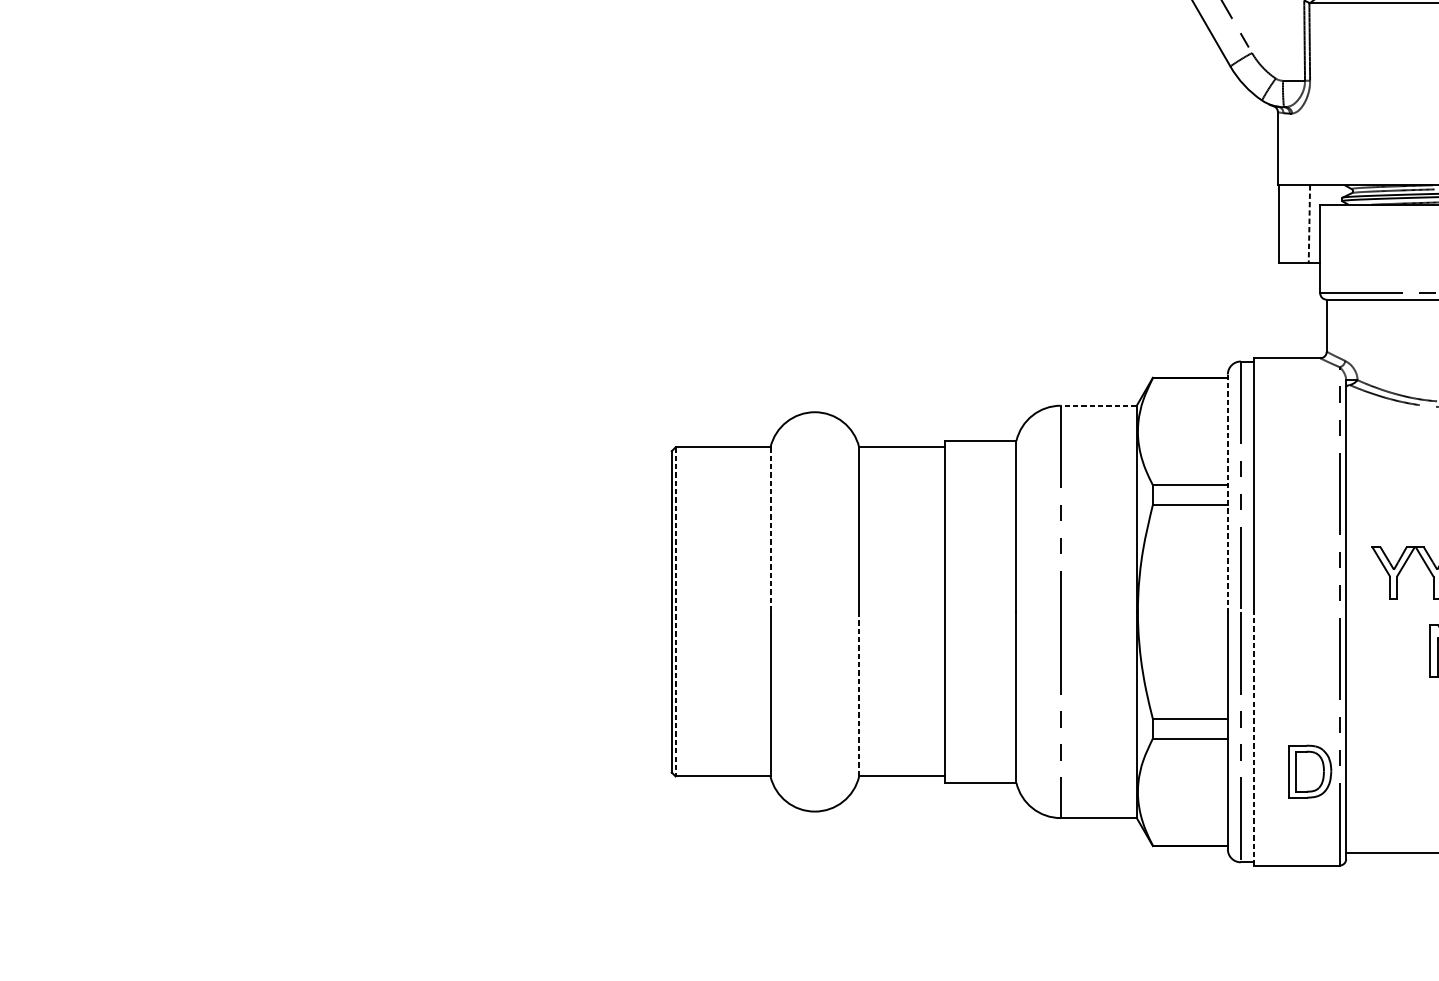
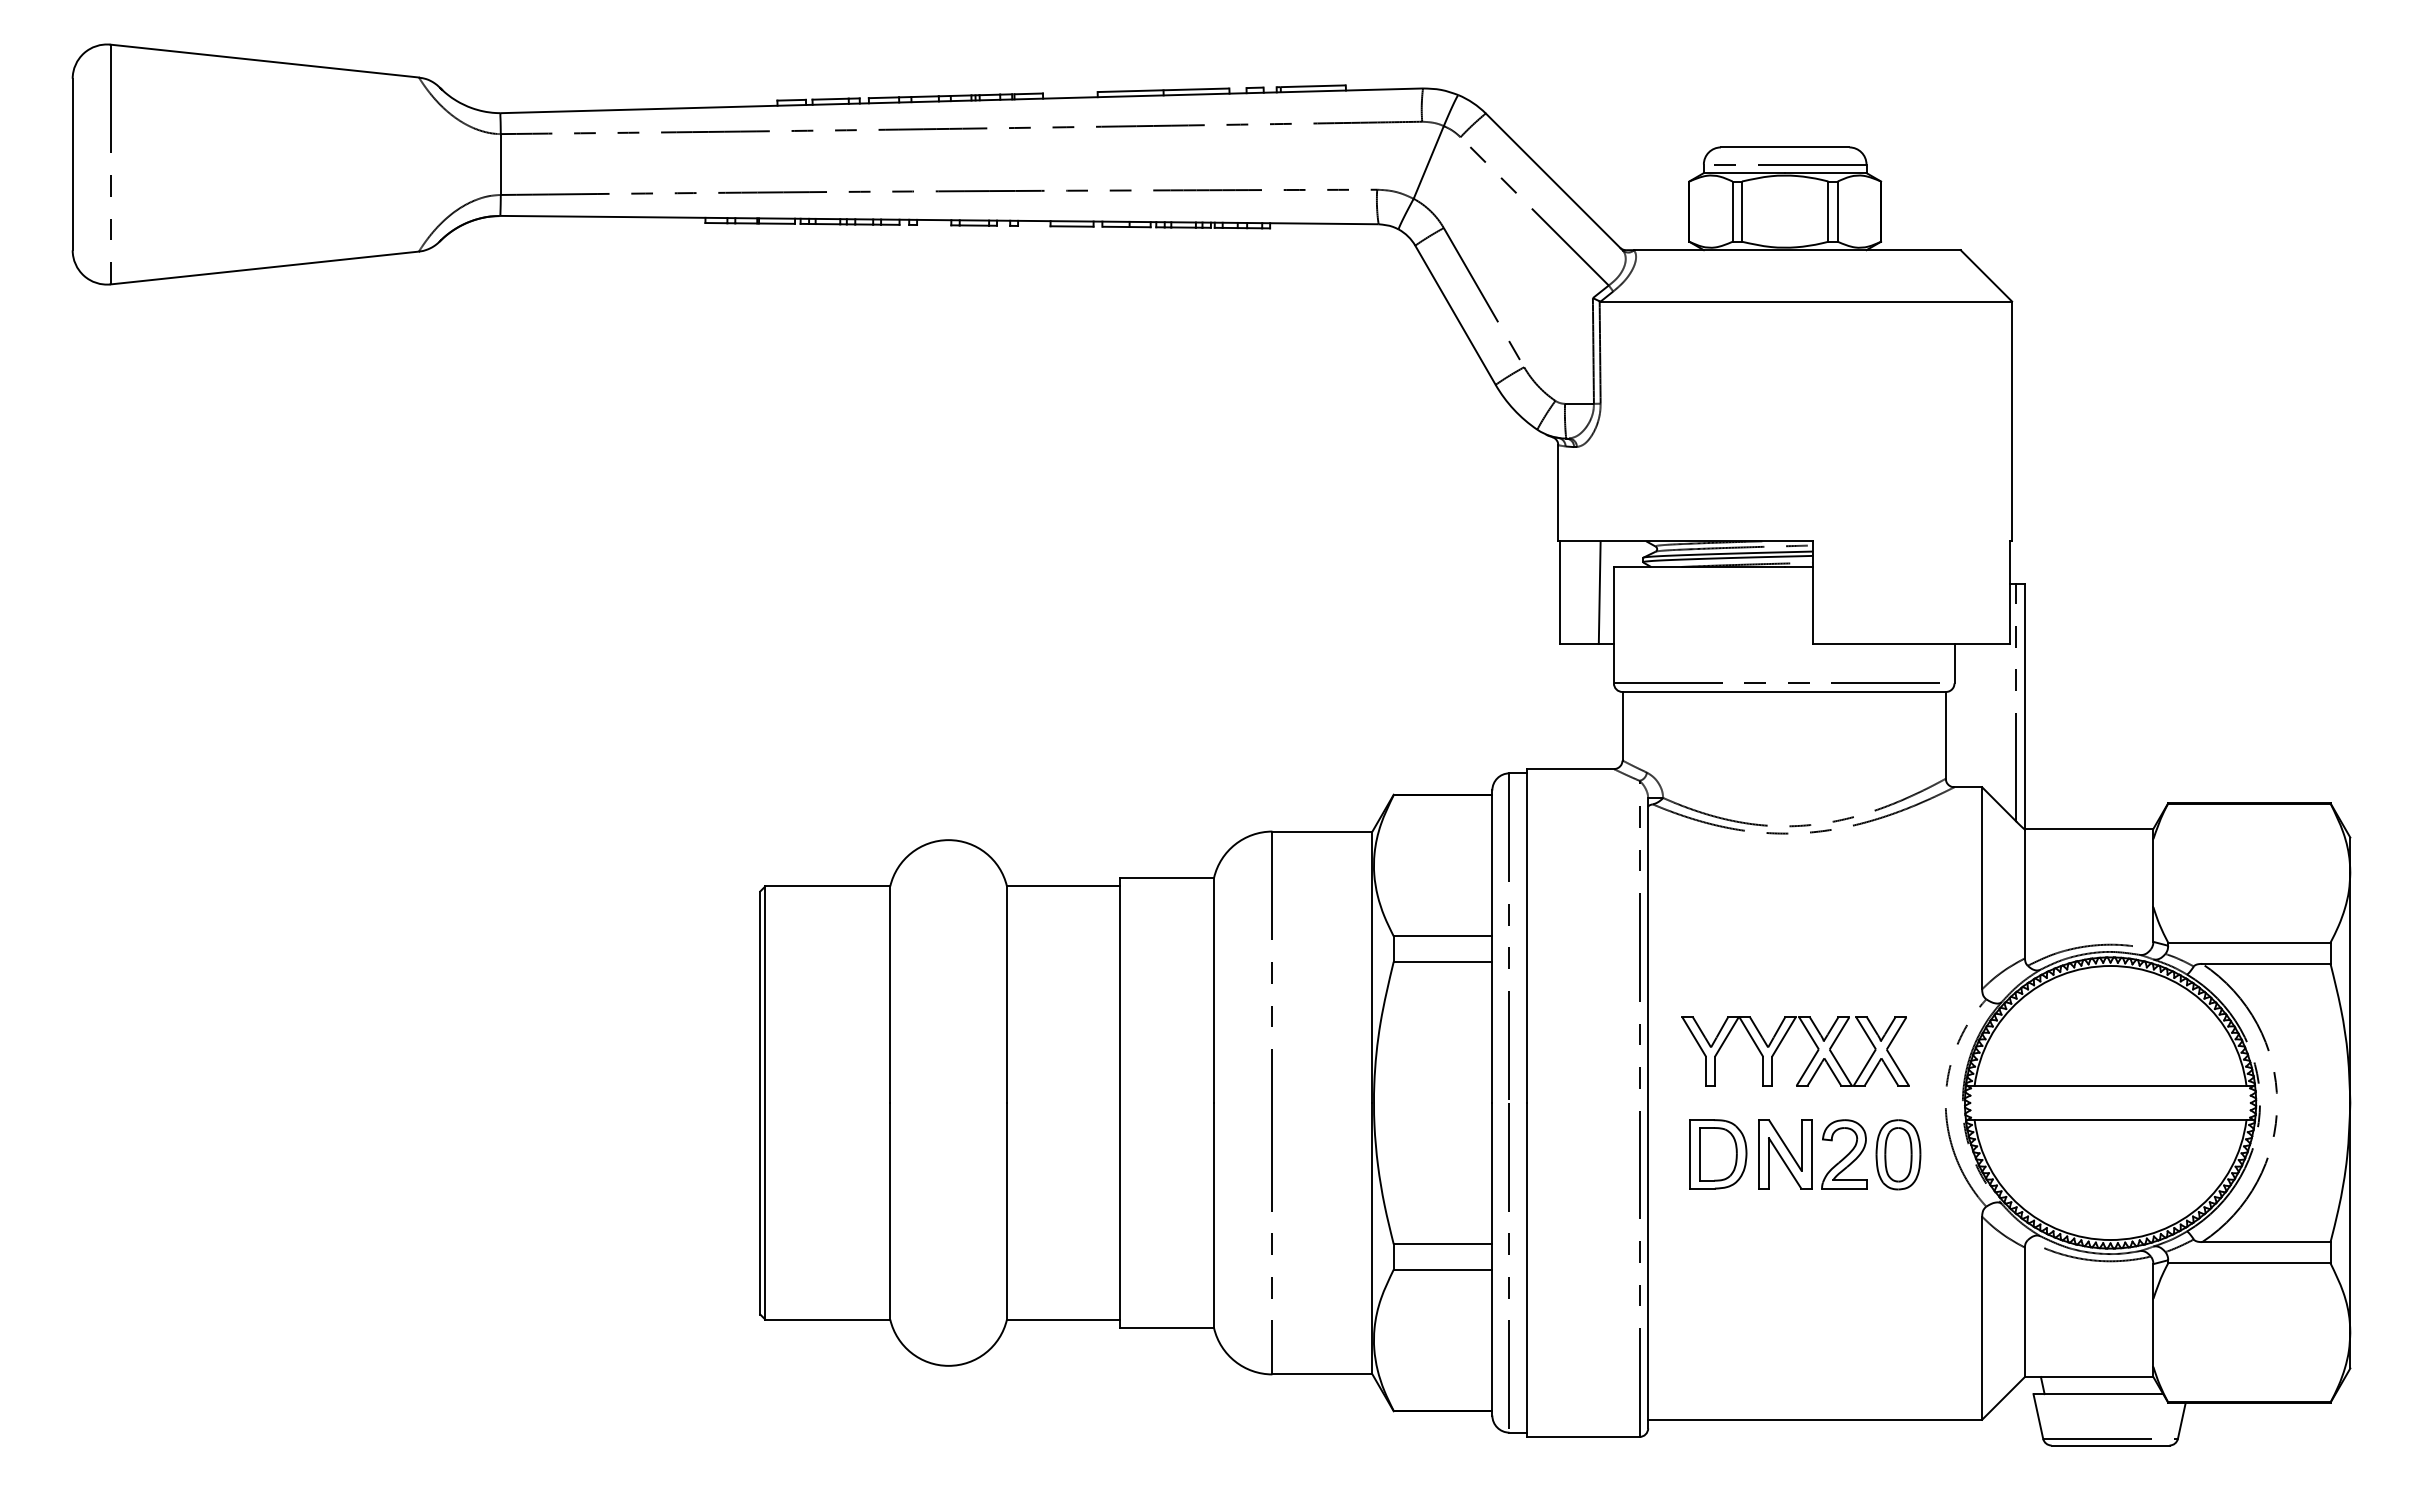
line: (1309, 224) -> (1599, 593), dashed -> solid
line: (1098, 405) -> (1321, 831), dashed -> solid
line: (1227, 493) -> (1492, 947), dashed -> solid
line: (770, 530) -> (890, 995), dashed -> solid
line: (675, 612) -> (765, 1103), dashed -> solid
line: (858, 694) -> (1006, 1211), dashed -> solid
line: (1253, 738) -> (1526, 1269), dashed -> solid
part: (1310, 771) -> (1718, 1154), moved

